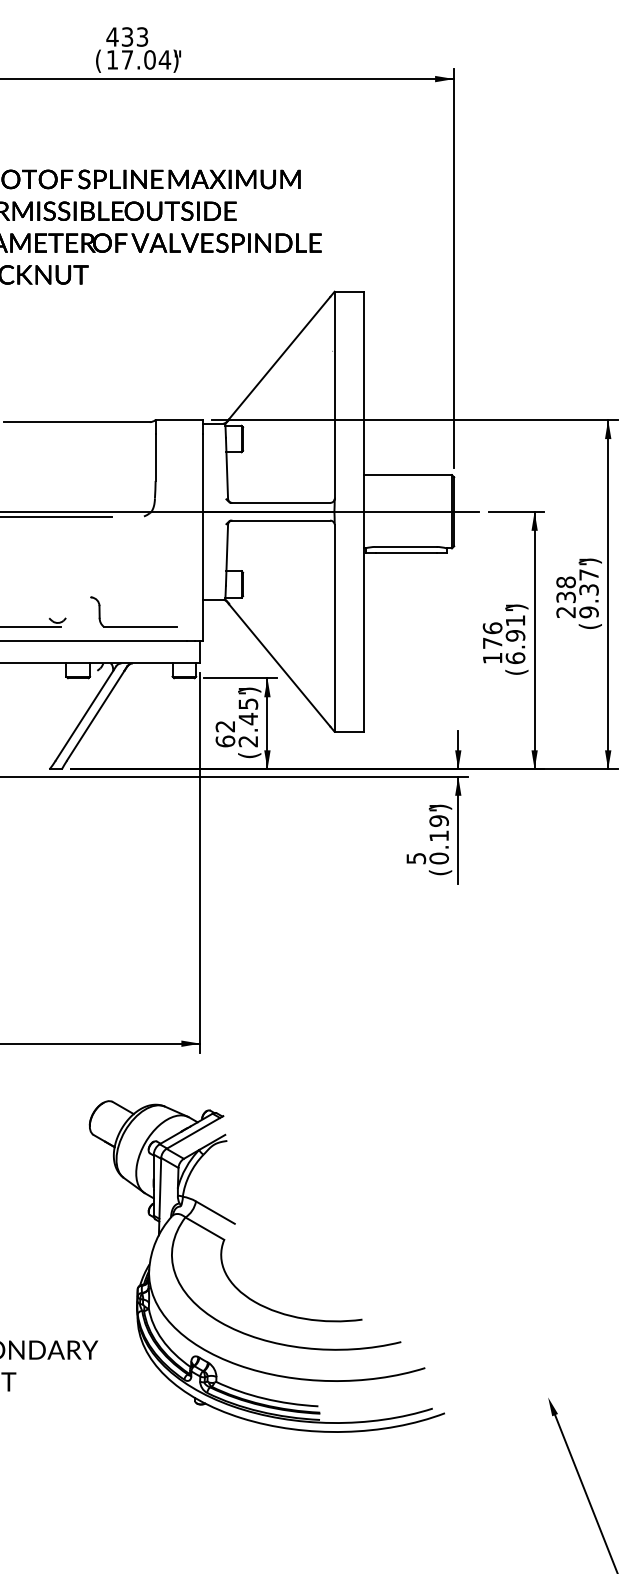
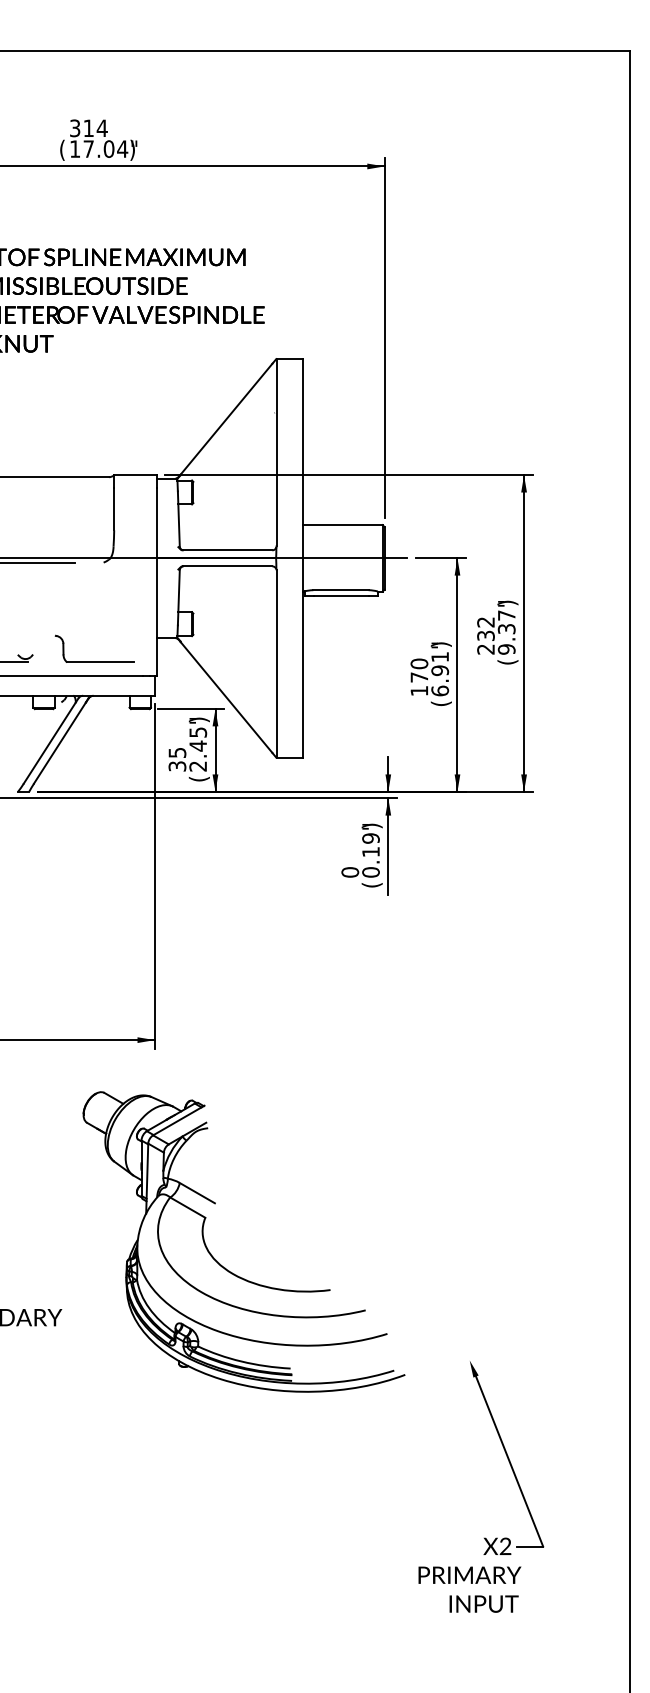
text: (127, 37) -> (88, 128), 433 -> 314
text: (565, 582) -> (485, 622), 238 -> 232
text: (492, 627) -> (419, 663), 176 -> 170
text: (225, 733) -> (177, 759), 62 -> 35
text: (416, 858) -> (350, 872), 5 -> 0
part: (246, 1294) -> (225, 1267), moved

